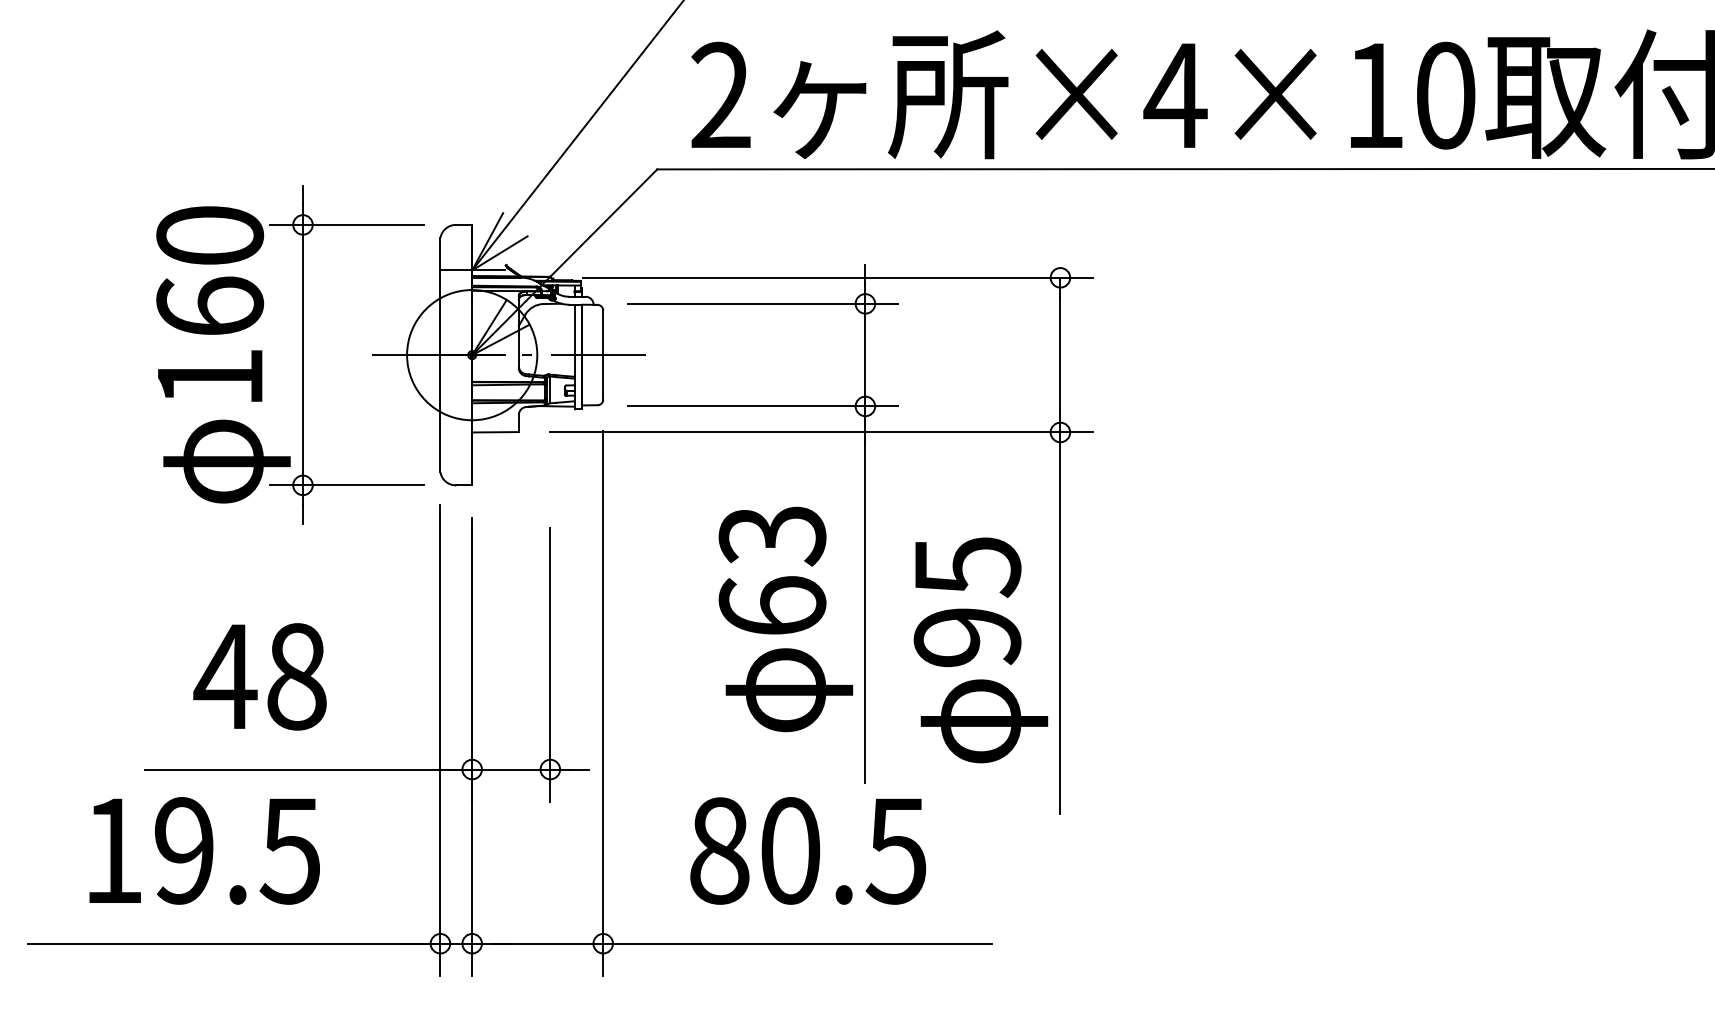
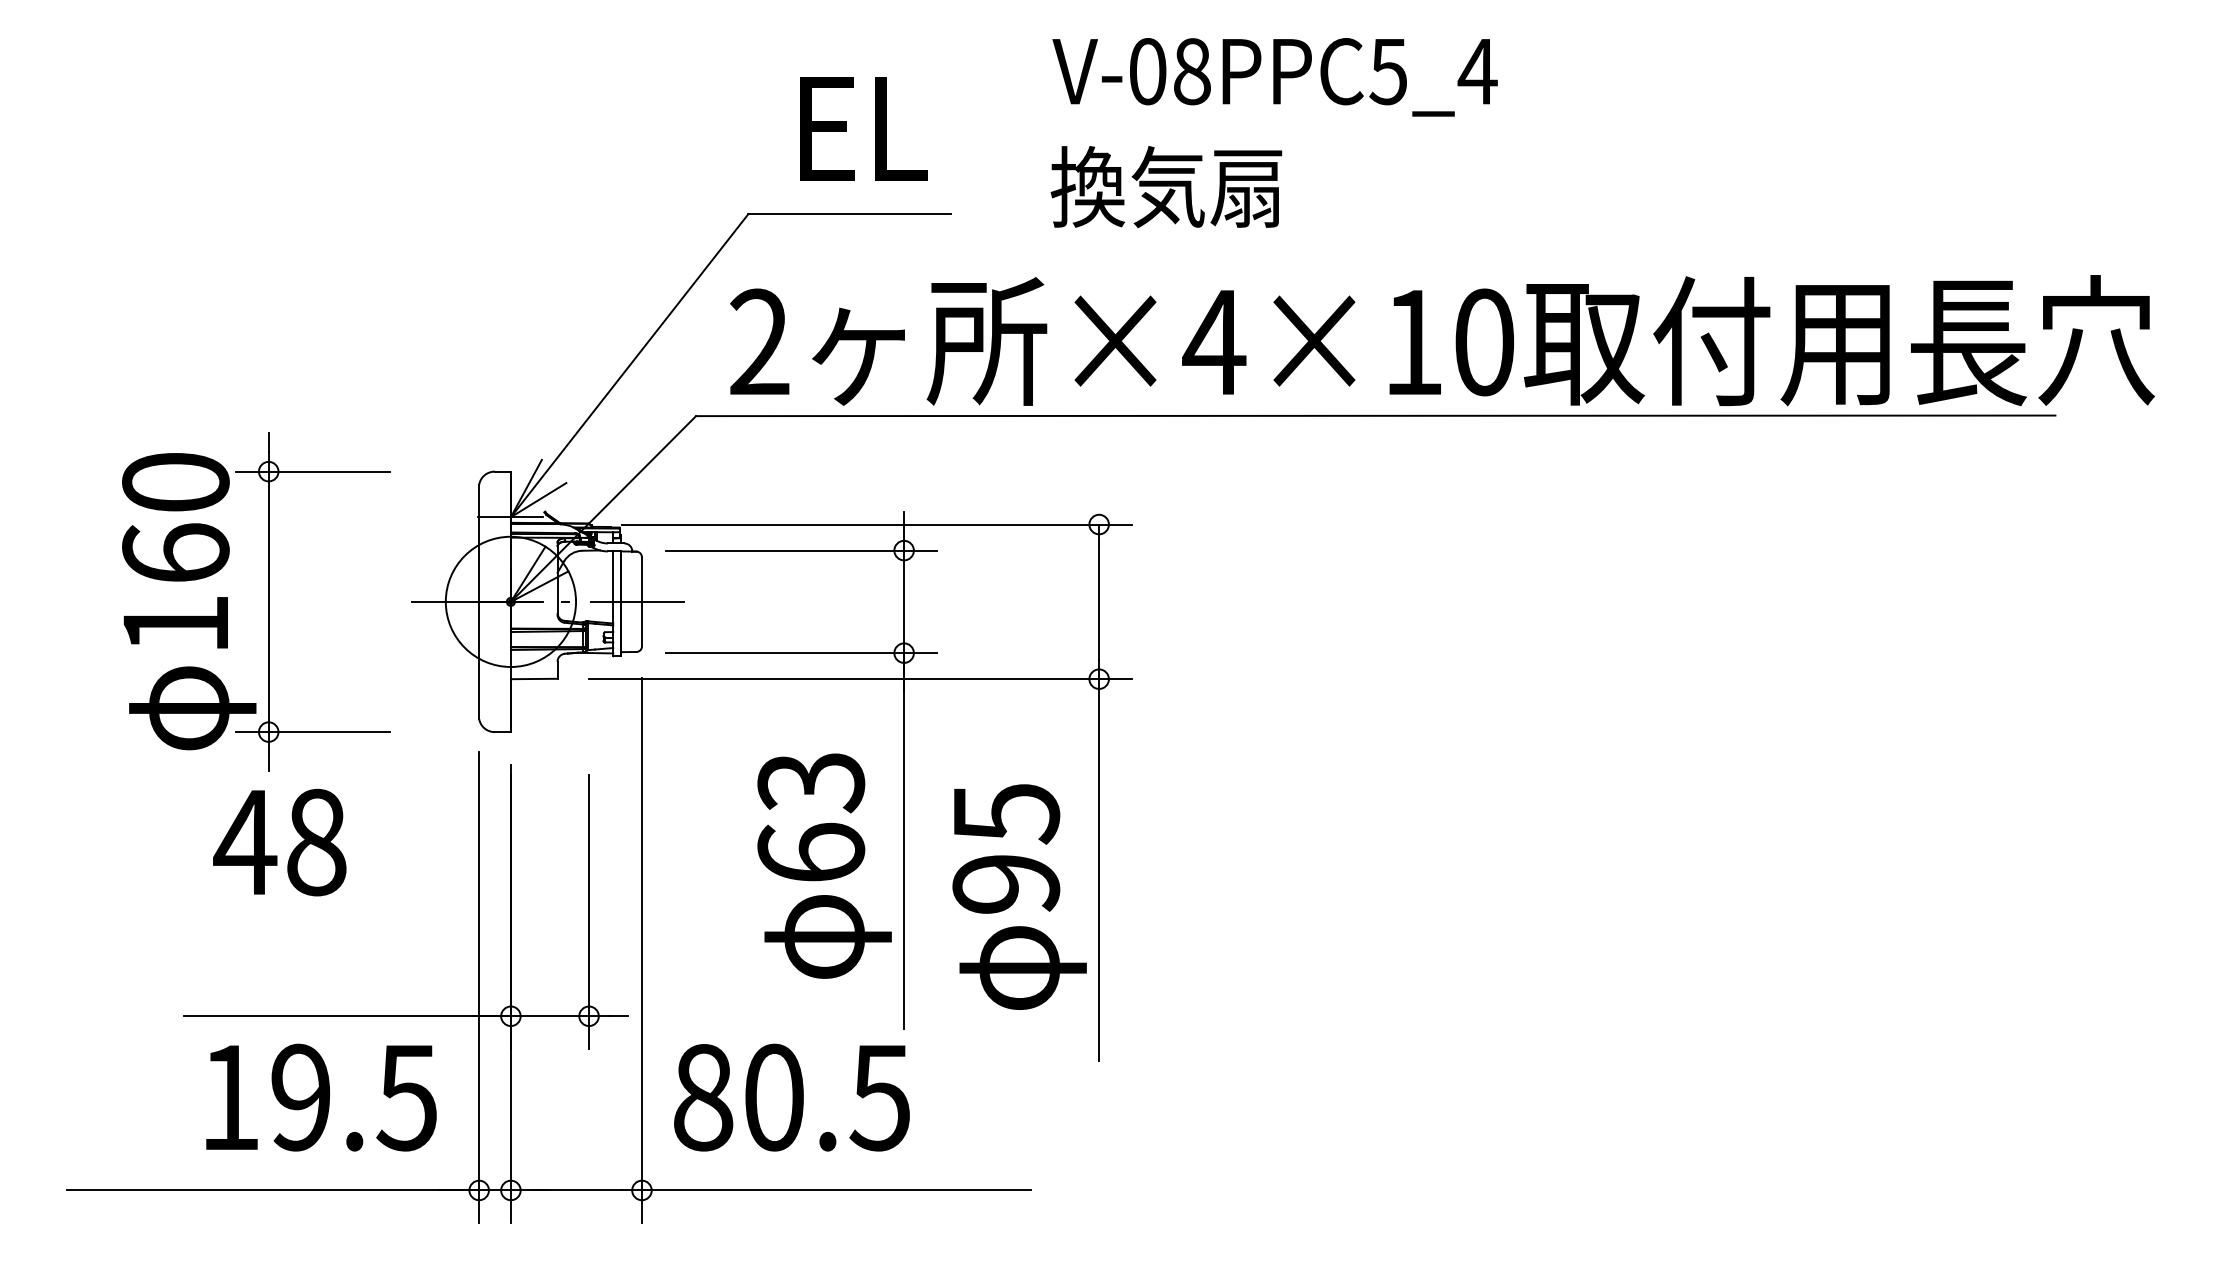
part: (302, 354) -> (268, 601), moved
text: (259, 676) -> (279, 842), moved
text: (204, 850) -> (321, 1097), moved
text: (807, 850) -> (791, 1097), moved

